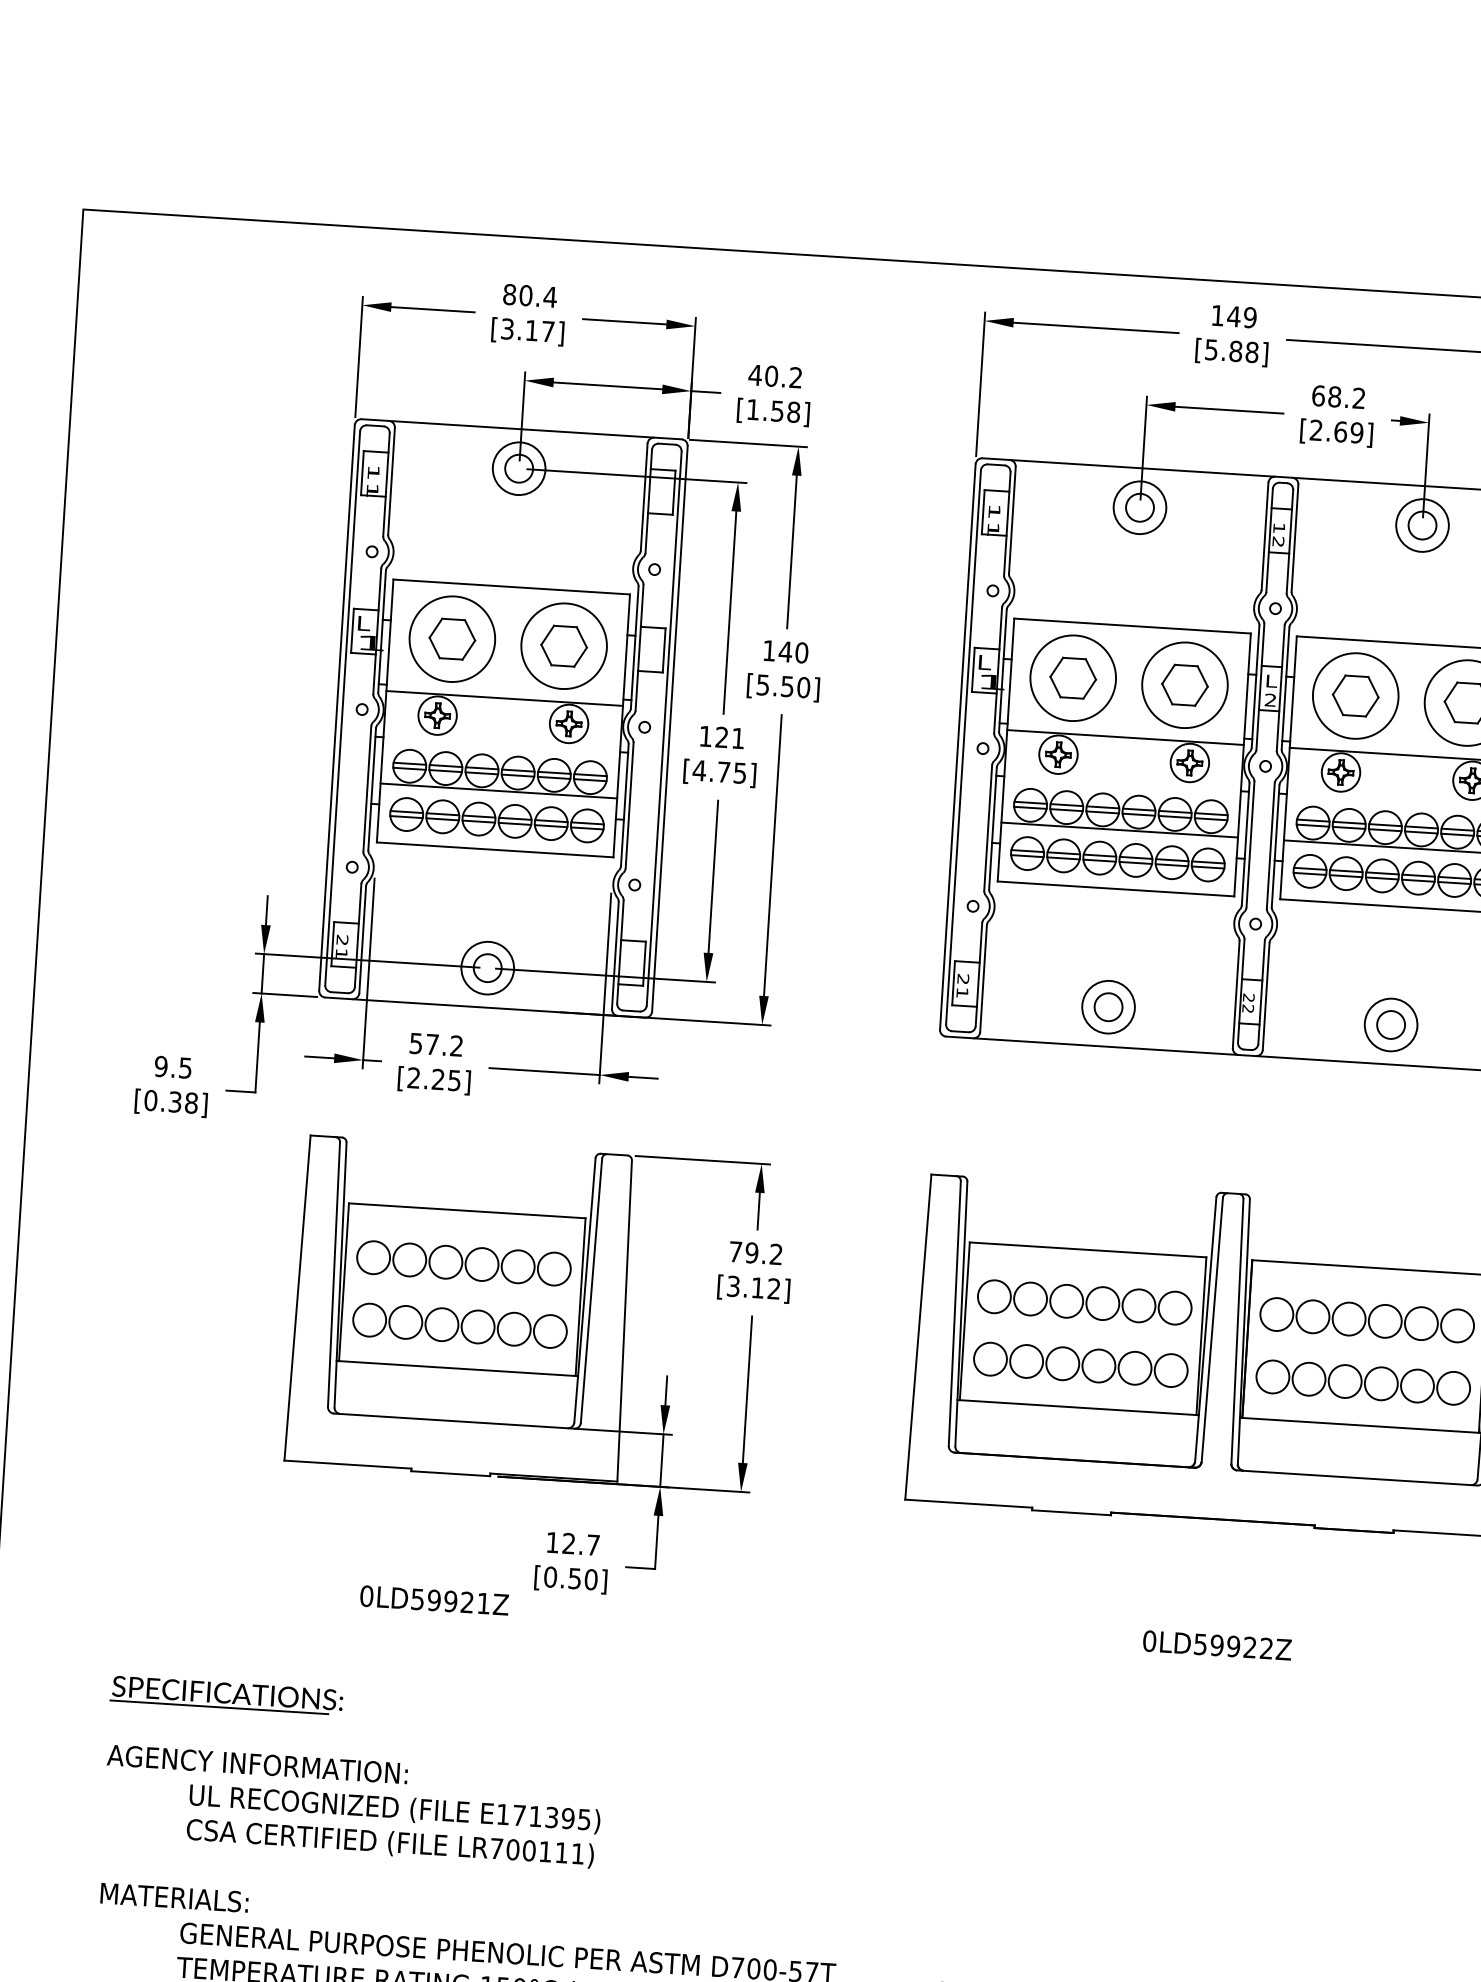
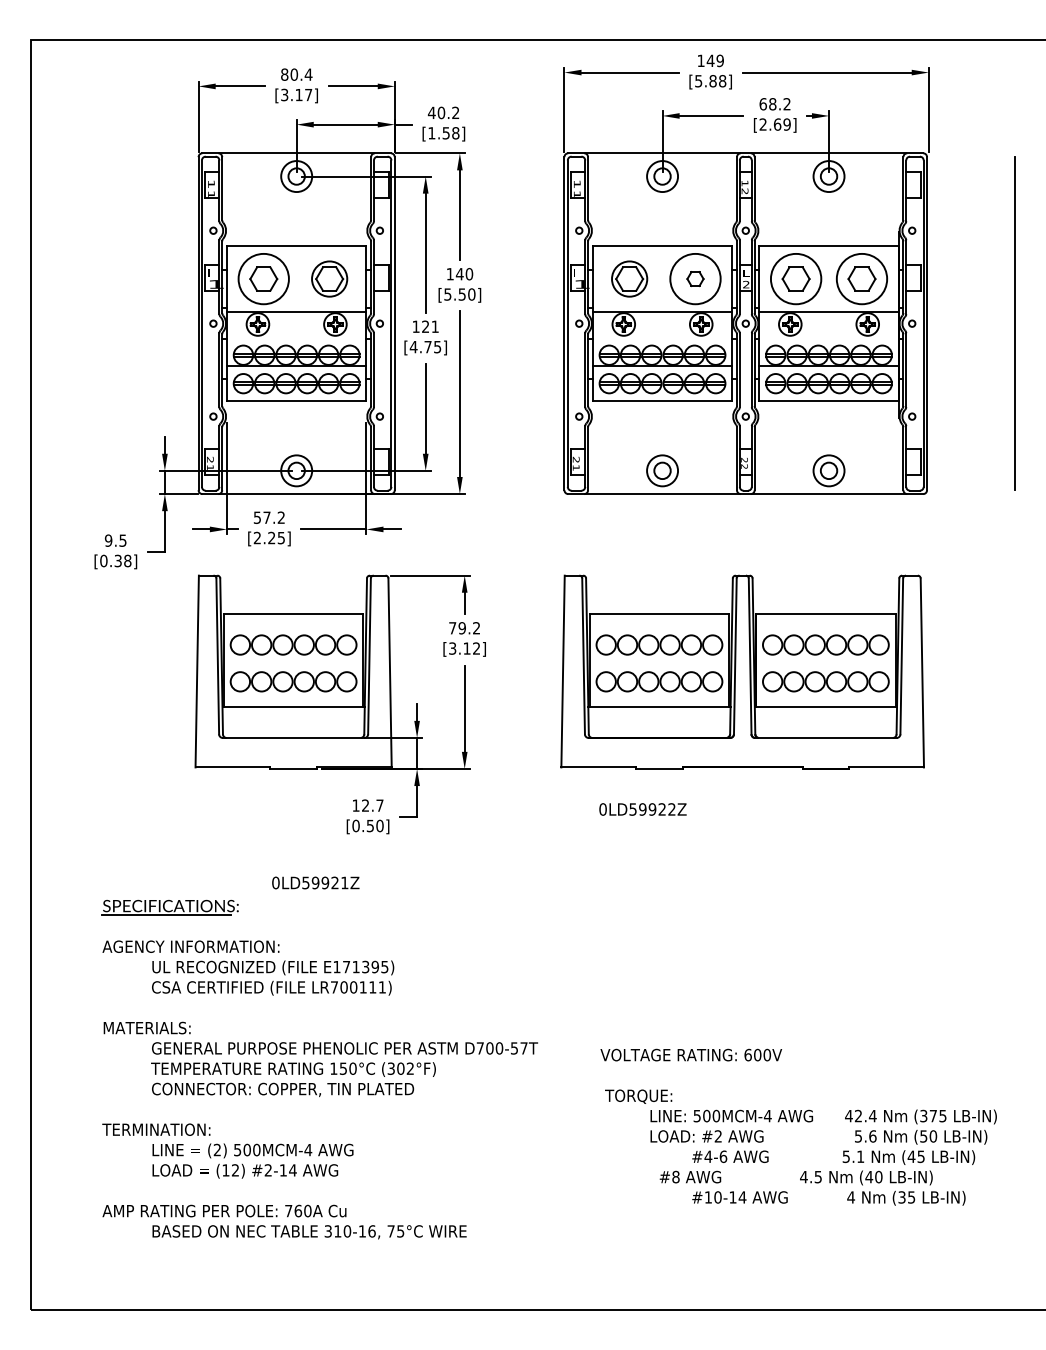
circle: (563, 645) -> (329, 278), size x0.7
circle: (1073, 677) -> (629, 278), size x0.7
part: (1185, 684) -> (695, 278), size x0.6
text: (434, 1599) -> (315, 882), moved
text: (1216, 1645) -> (642, 809), moved

